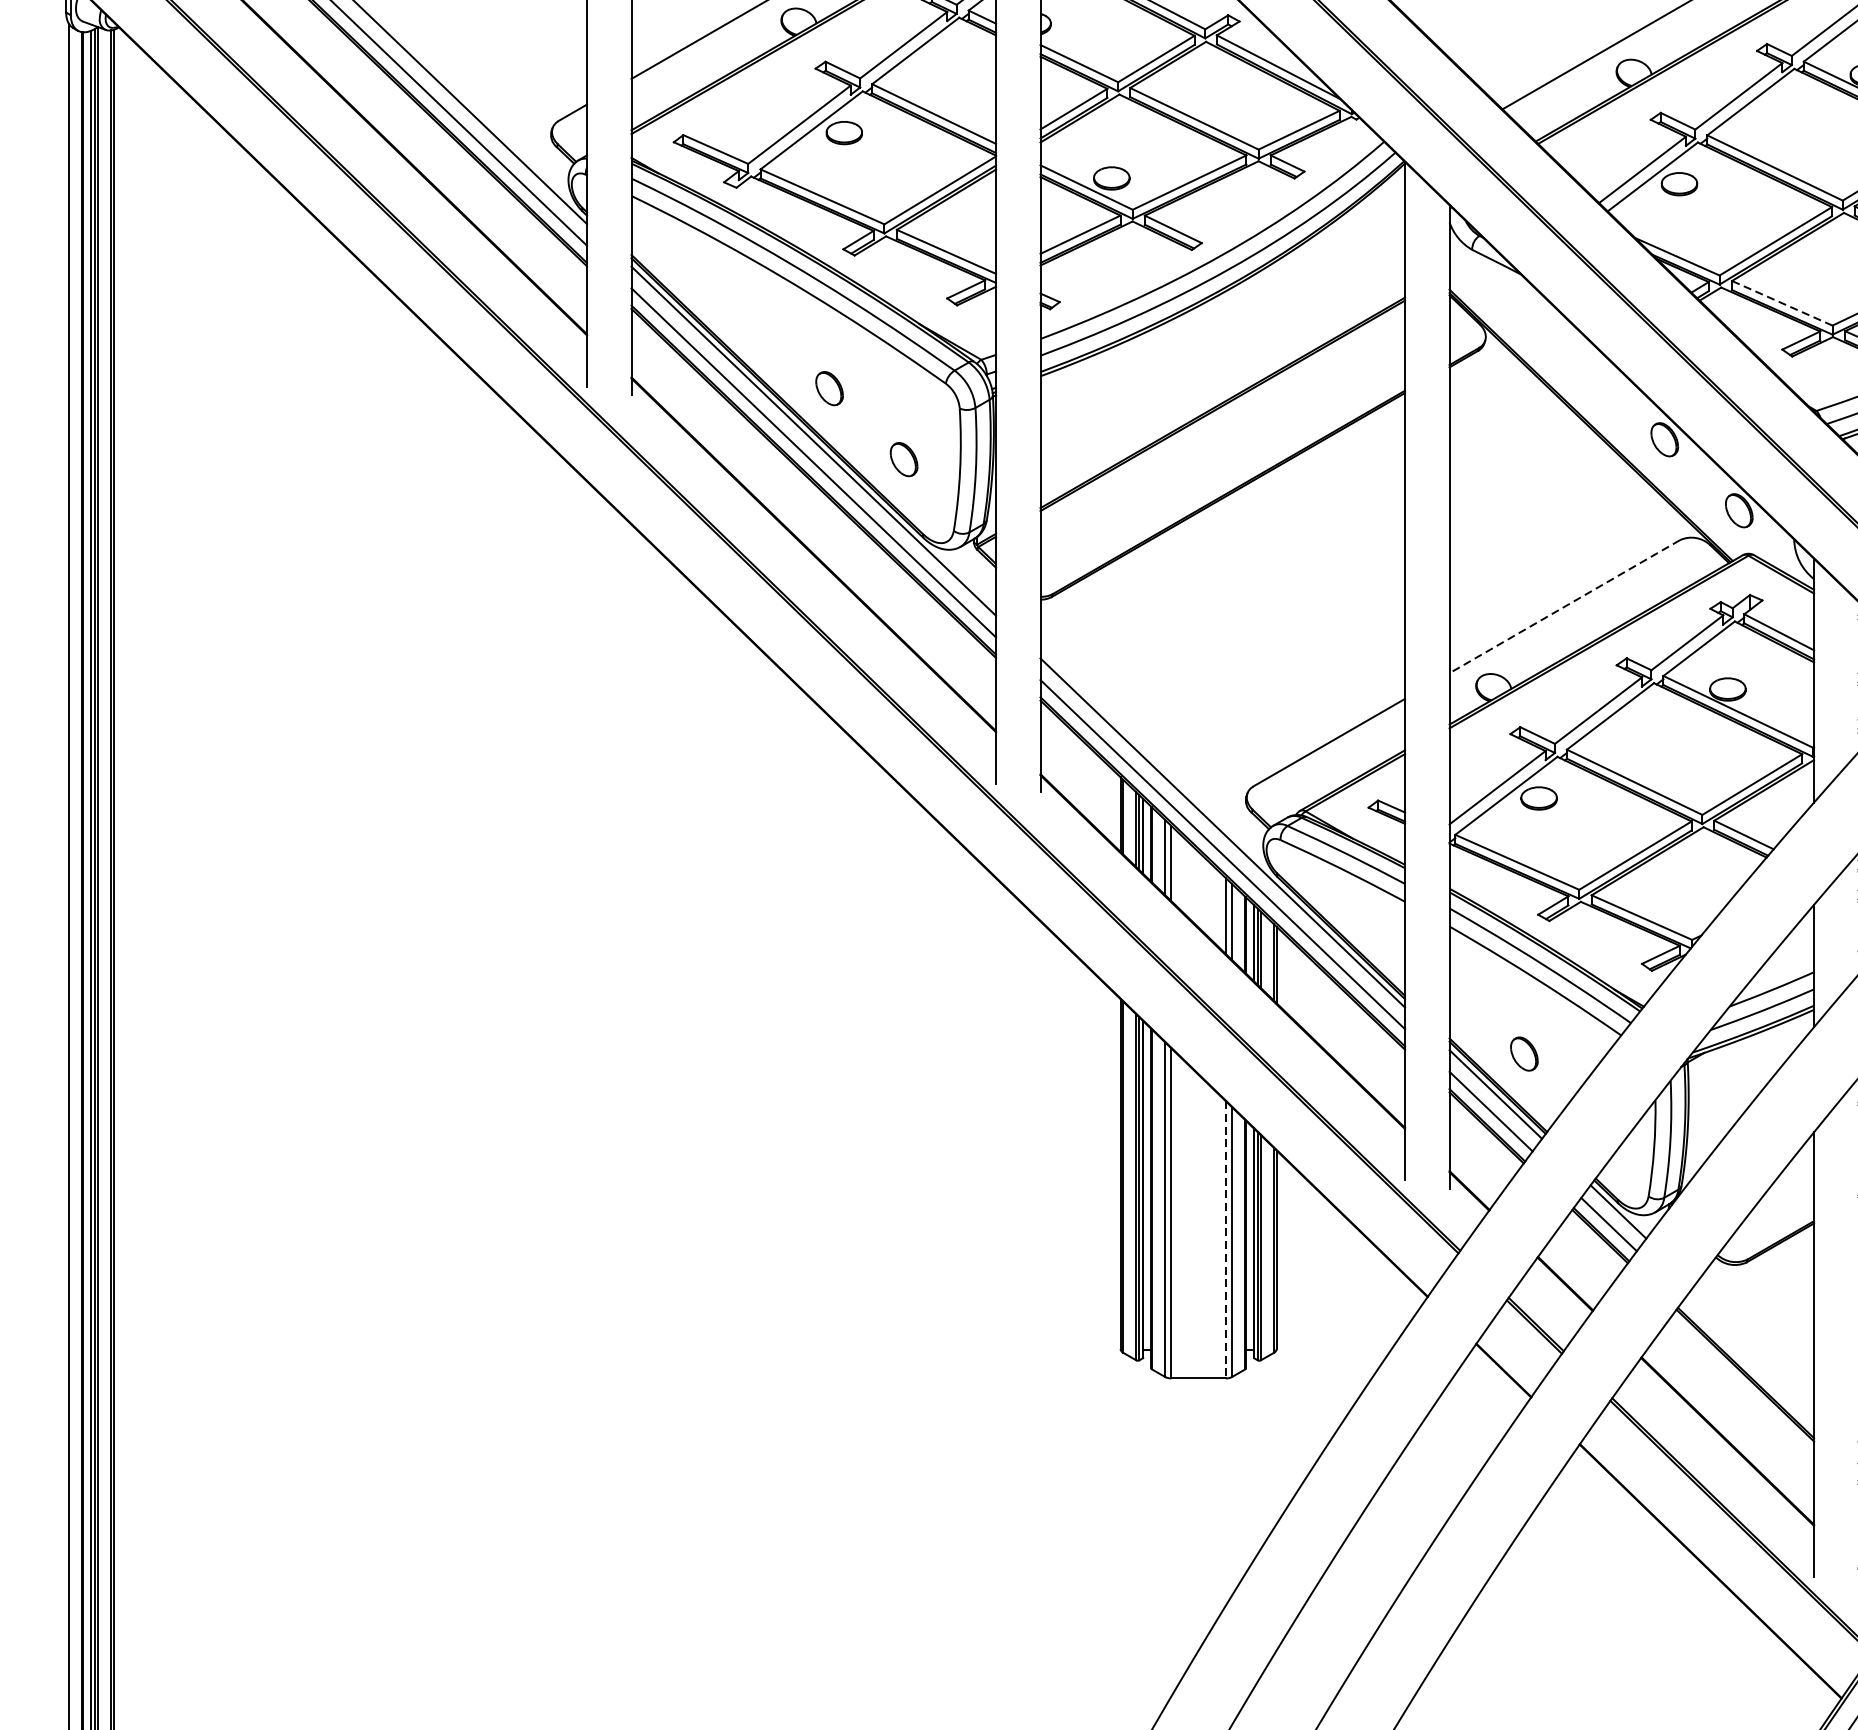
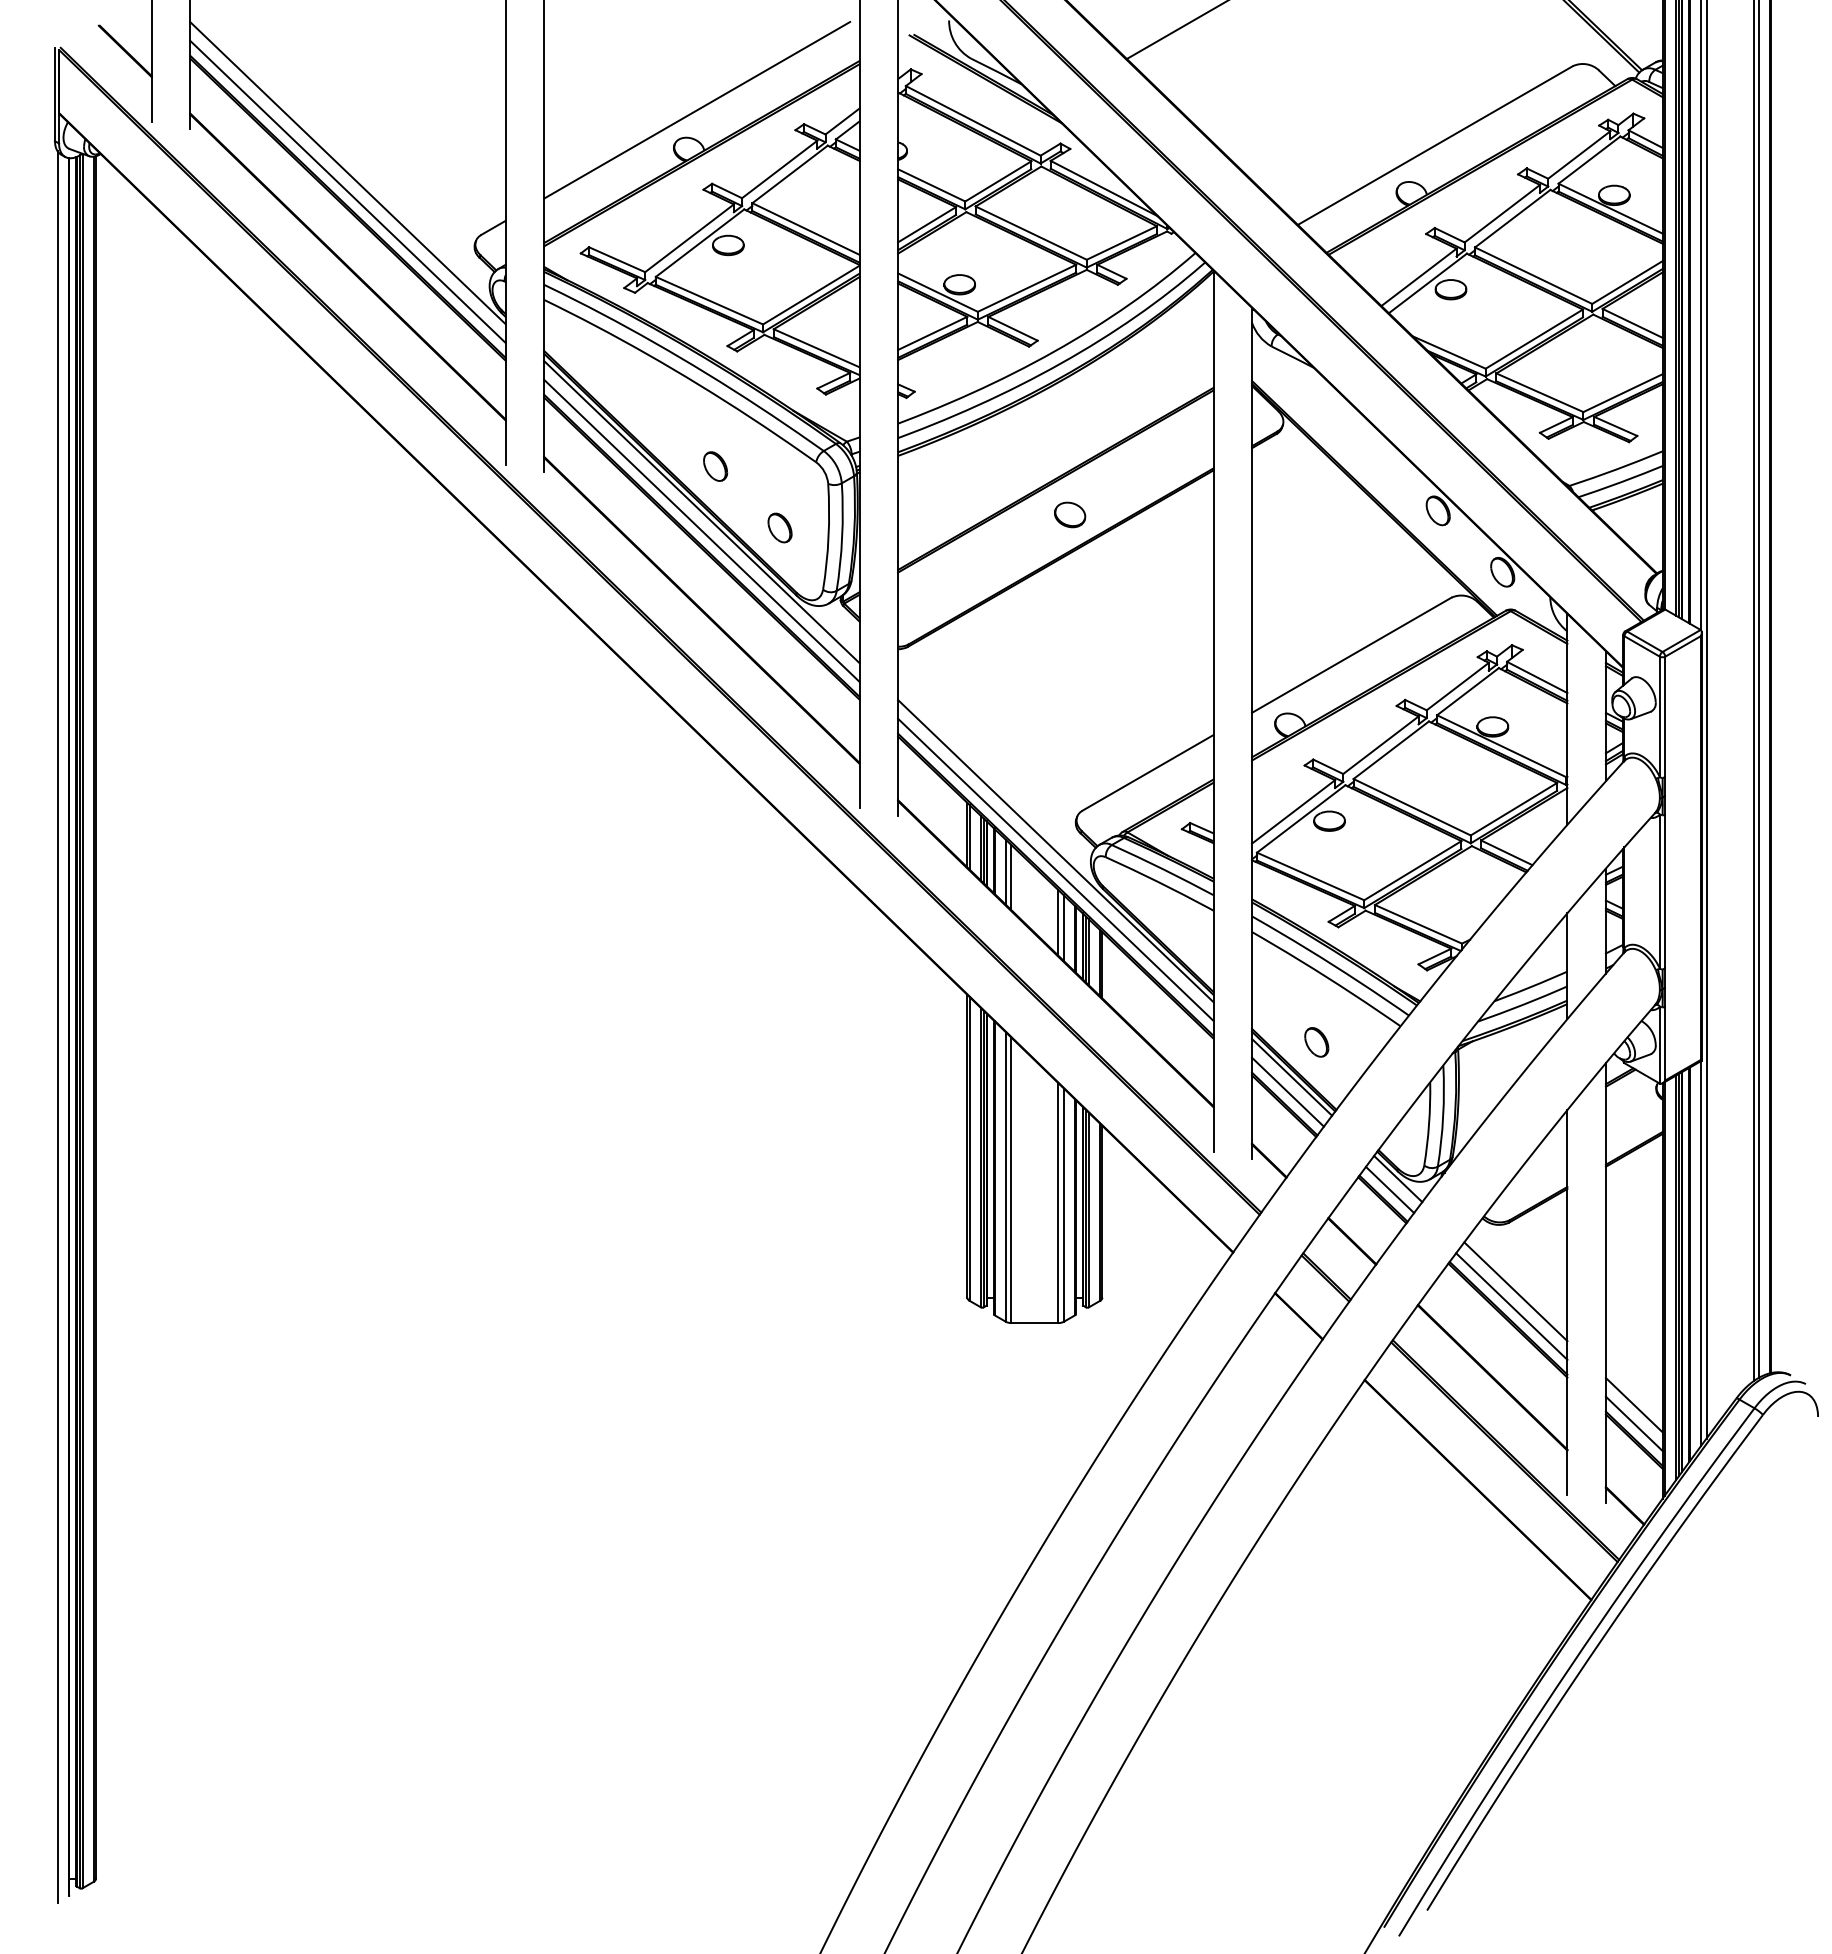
line: (1781, 302) -> (1539, 392), dashed -> solid
part: (1239, 443) -> (1070, 514), added
line: (1564, 606) -> (1351, 655), dashed -> solid
line: (1225, 1240) -> (1058, 1203), dashed -> solid
line: (1754, 1341) -> (1515, 1291), added
line: (1749, 1359) -> (1511, 1306), added

